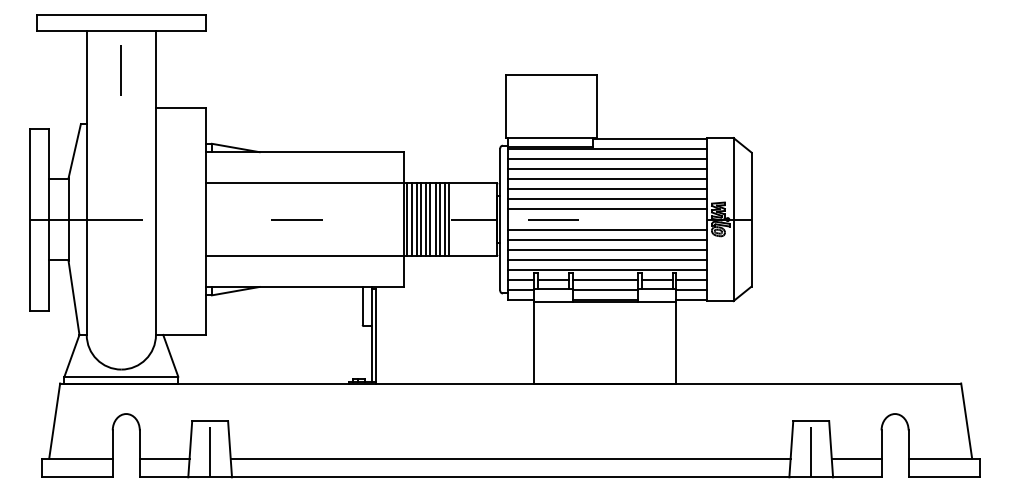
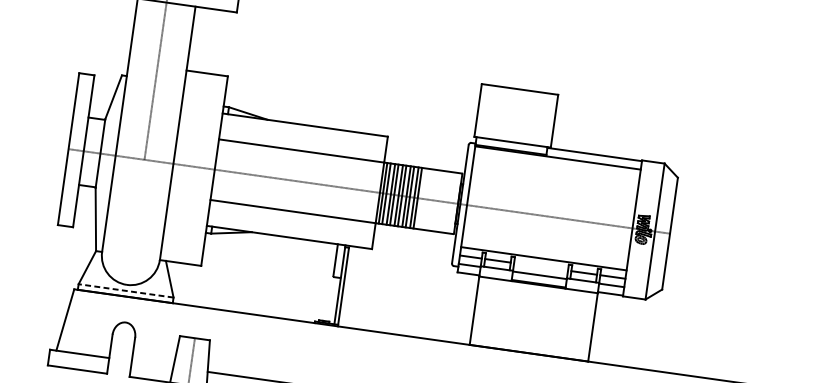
line: (607, 159) -> (556, 166), removed
line: (607, 169) -> (555, 175), removed
line: (607, 179) -> (554, 183), removed
line: (607, 189) -> (553, 191), removed
line: (607, 199) -> (552, 200), removed
line: (607, 209) -> (551, 208), removed
line: (607, 229) -> (548, 225), removed
line: (607, 239) -> (547, 233), removed
line: (607, 249) -> (546, 241), removed
line: (607, 259) -> (545, 250), removed
line: (605, 279) -> (541, 266), removed
line: (121, 376) -> (126, 290), solid -> dashed
line: (164, 458) -> (152, 364), removed

